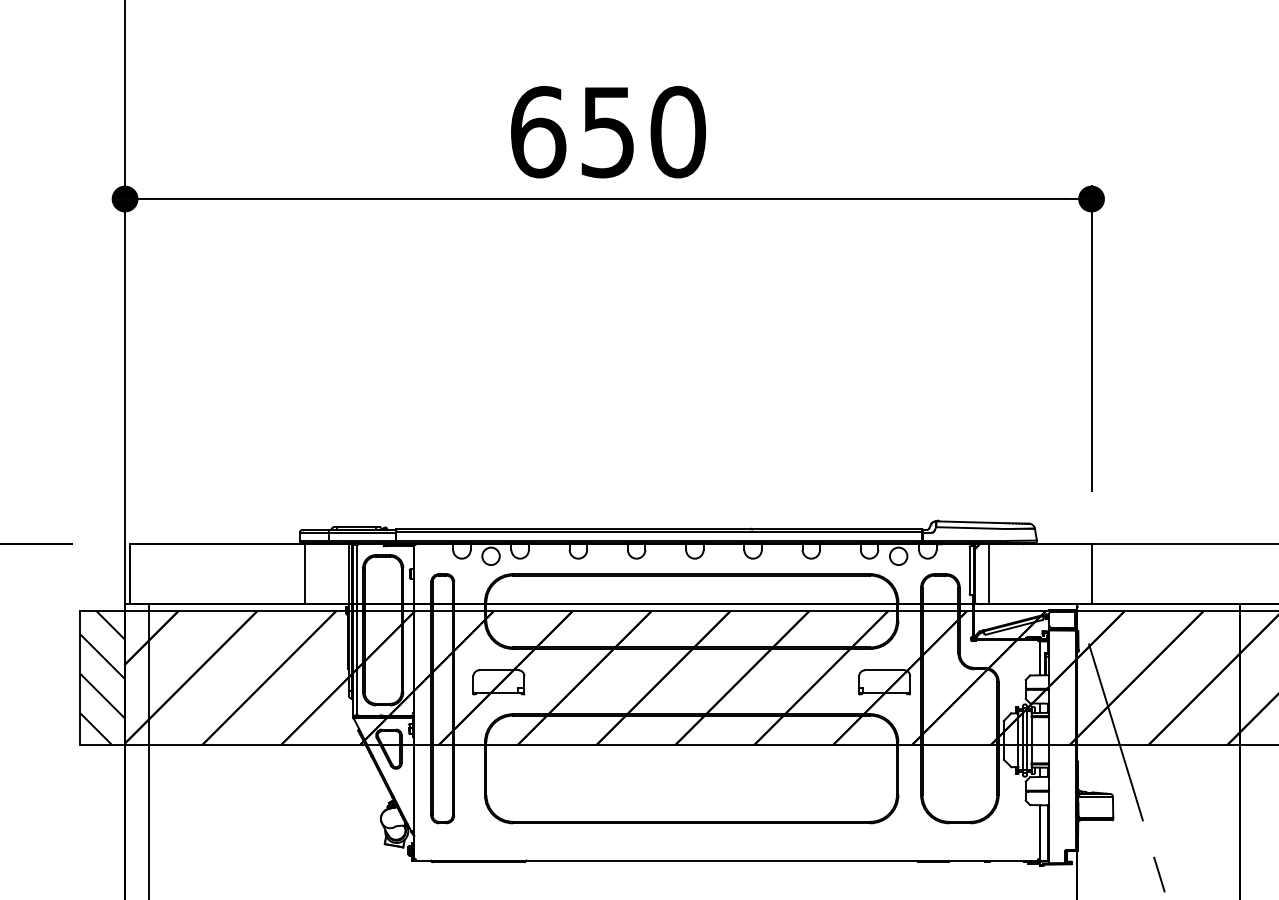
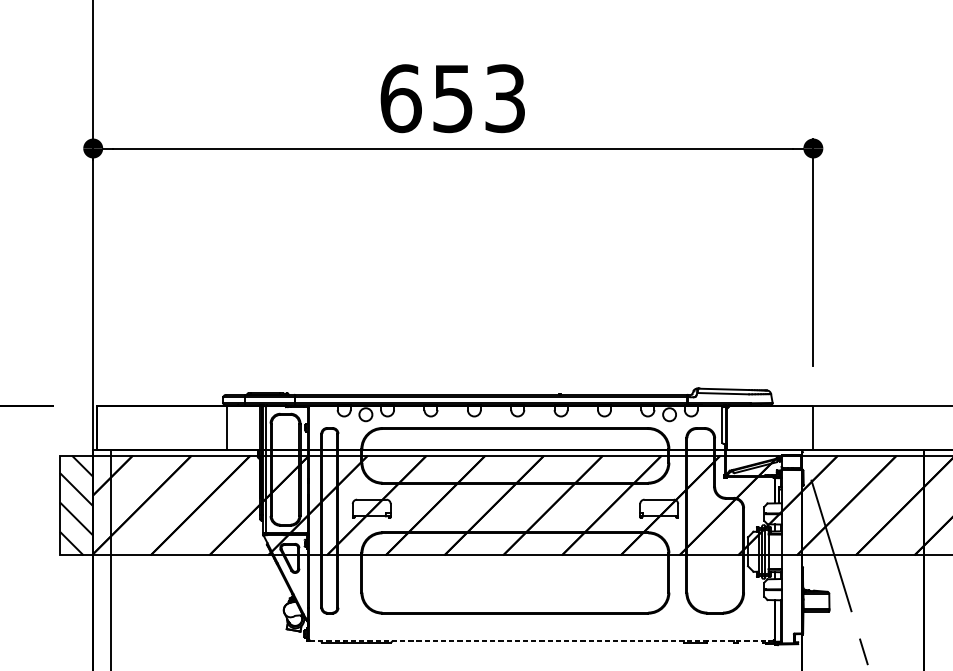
text: (677, 132) -> (504, 98), 650 -> 653
line: (988, 573) -> (736, 427), removed
line: (727, 860) -> (542, 641), solid -> dashed

